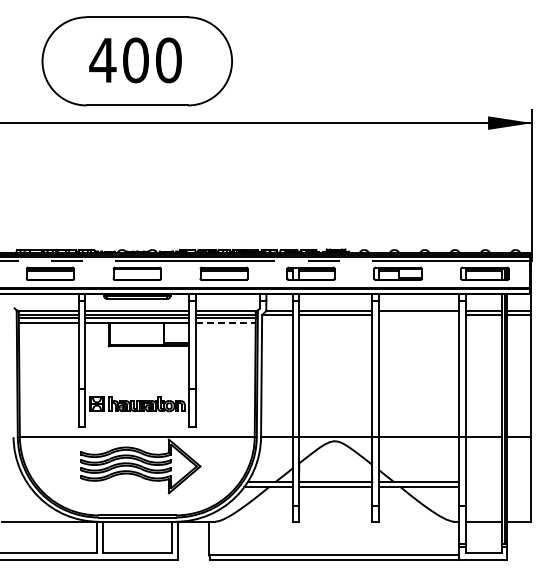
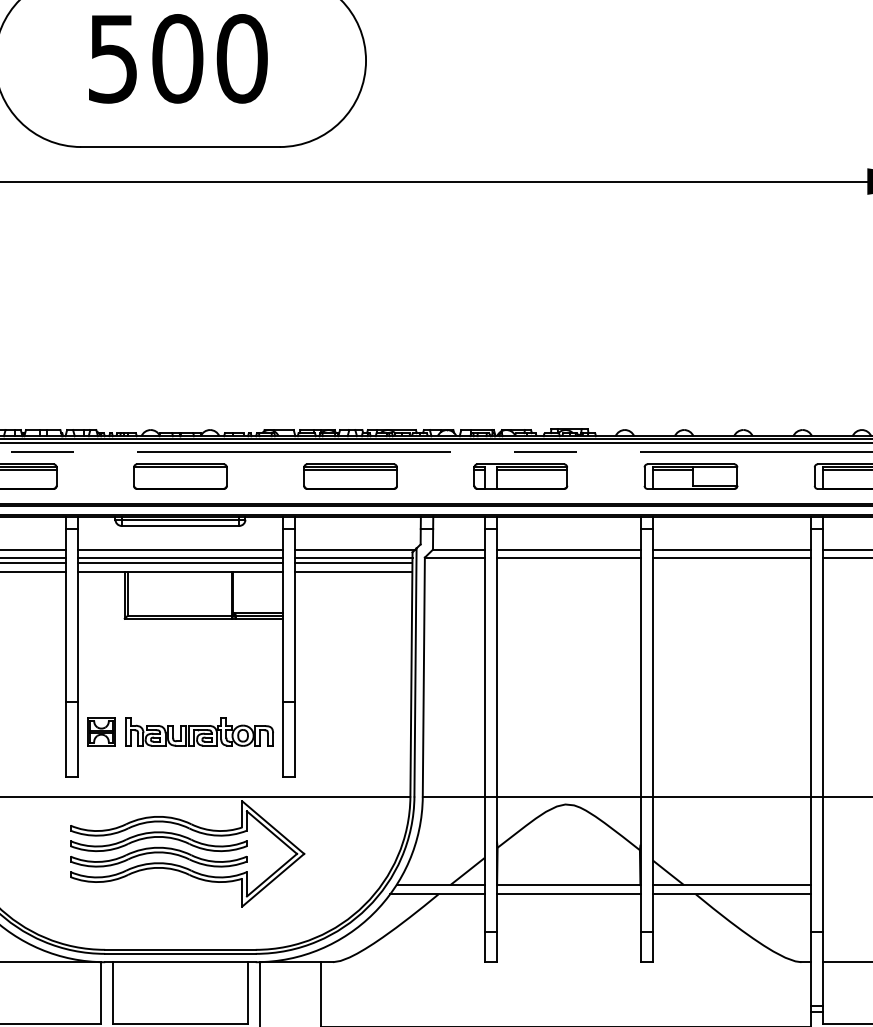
text: (102, 60) -> (112, 58), 400 -> 500
line: (418, 315) -> (731, 558), added
line: (225, 322) -> (353, 572), dashed -> solid

